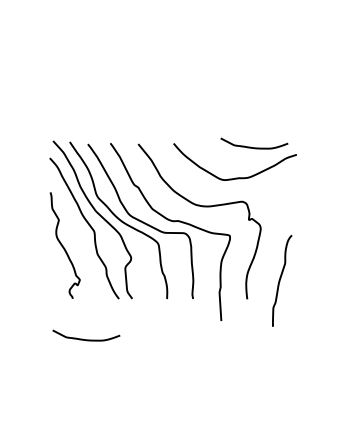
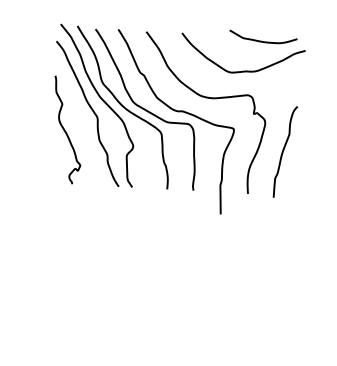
curve: (280, 280) -> (283, 151), moved
curve: (86, 339) -> (83, 225), removed

